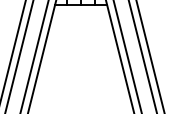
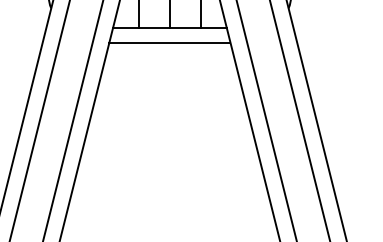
line: (80, 11) -> (168, 43), added

